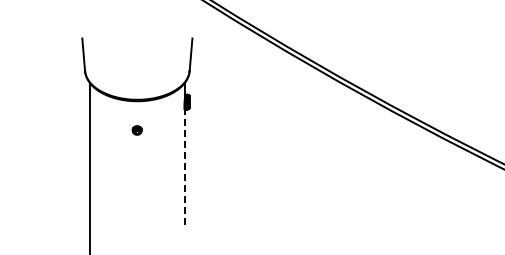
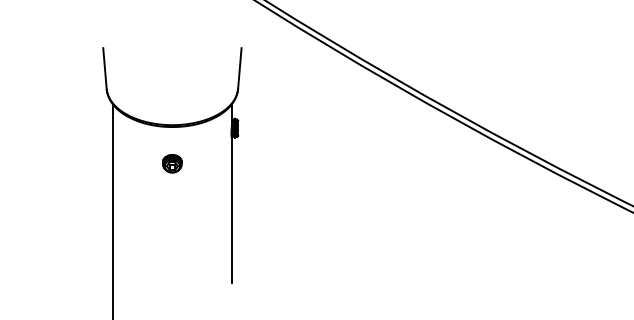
part: (136, 130) -> (171, 163), size x1.67
line: (184, 167) -> (231, 210), dashed -> solid

